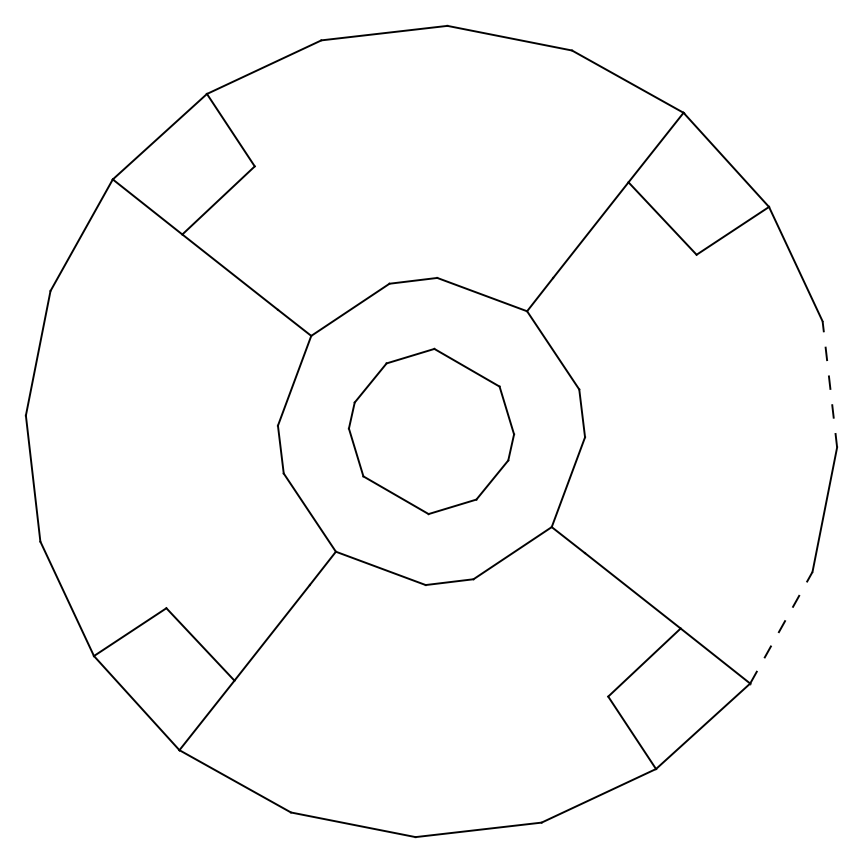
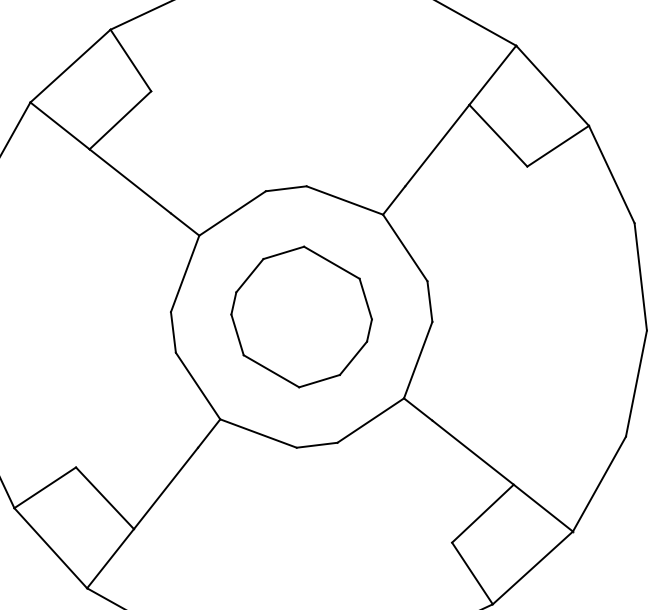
line: (829, 383) -> (640, 276), dashed -> solid
line: (781, 627) -> (599, 483), dashed -> solid

